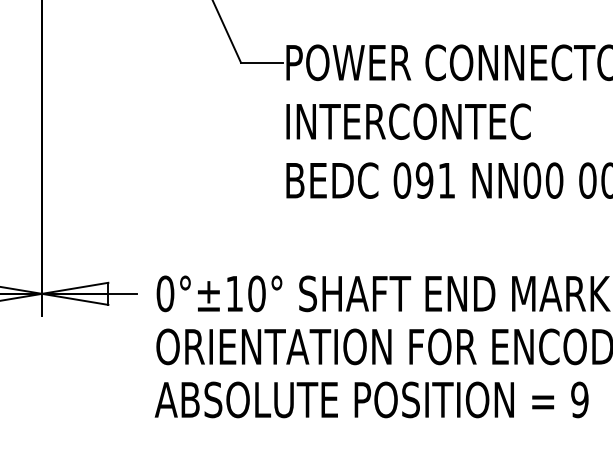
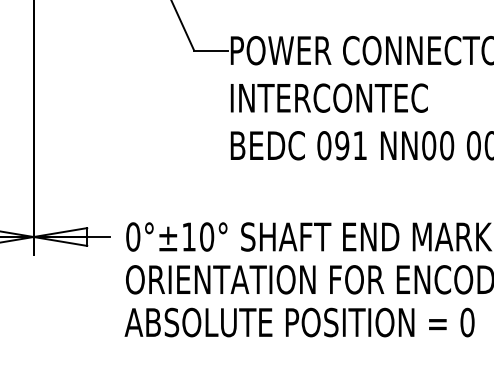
text: (579, 399) -> (467, 322), 9 -> 0

